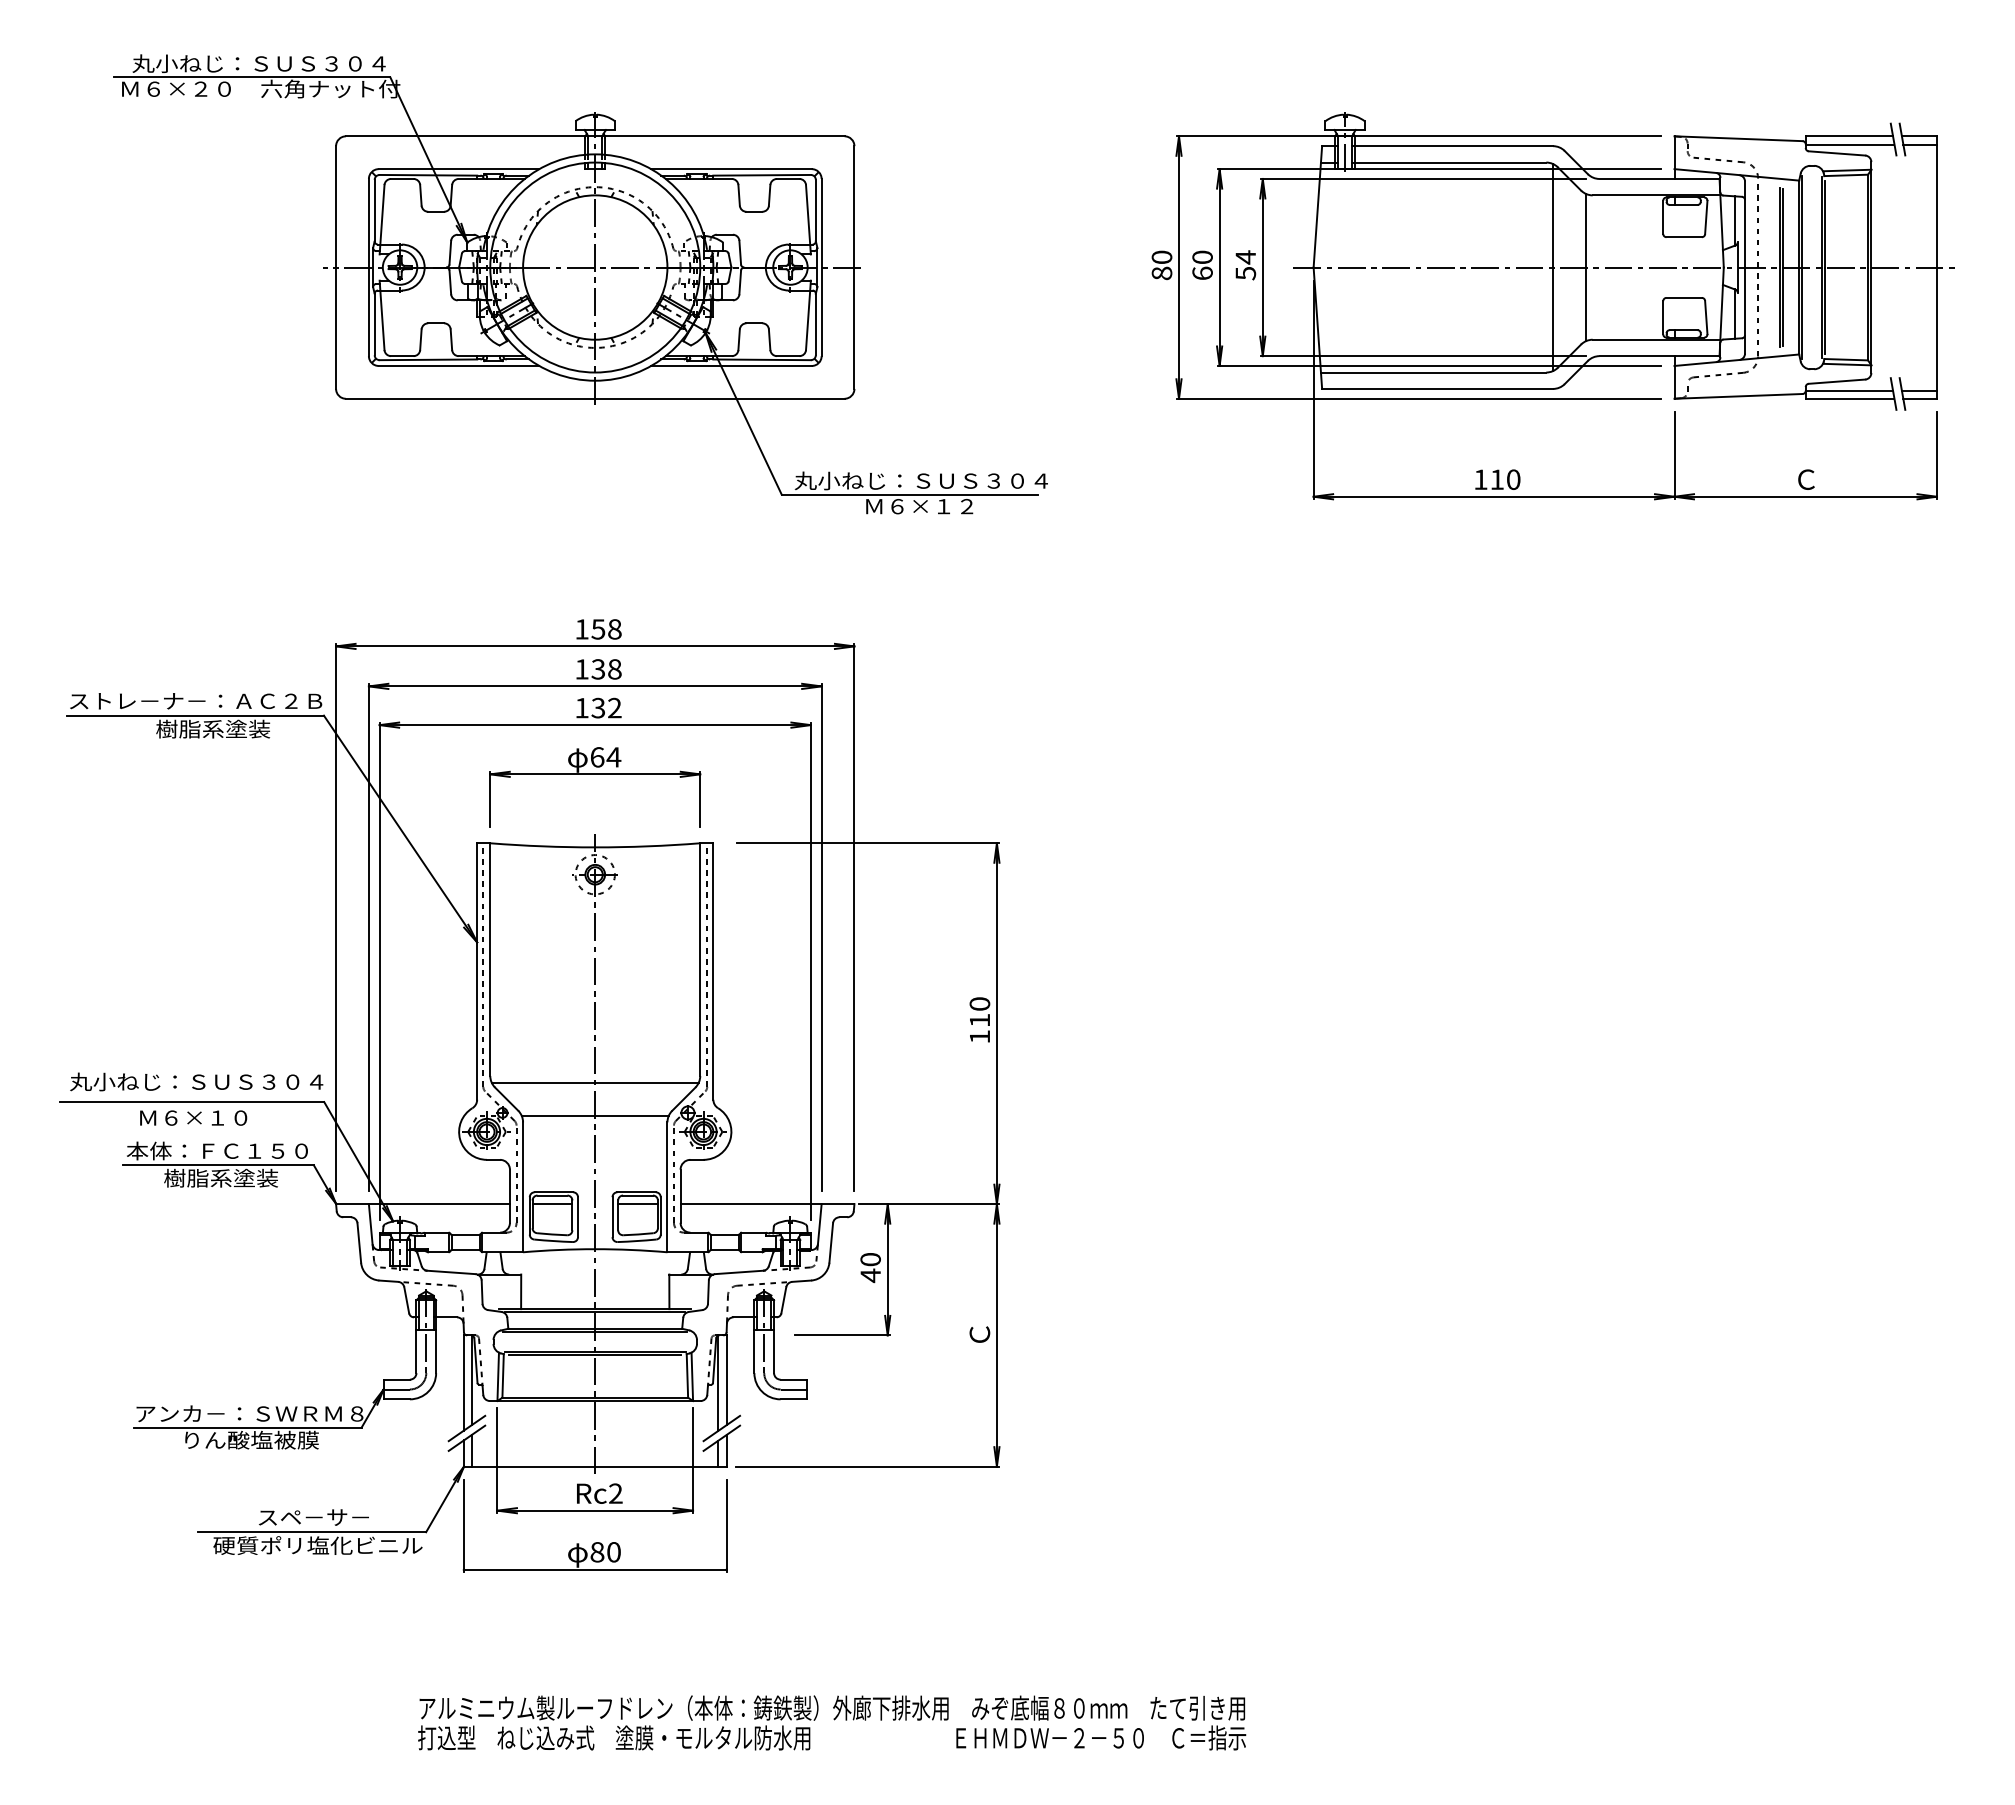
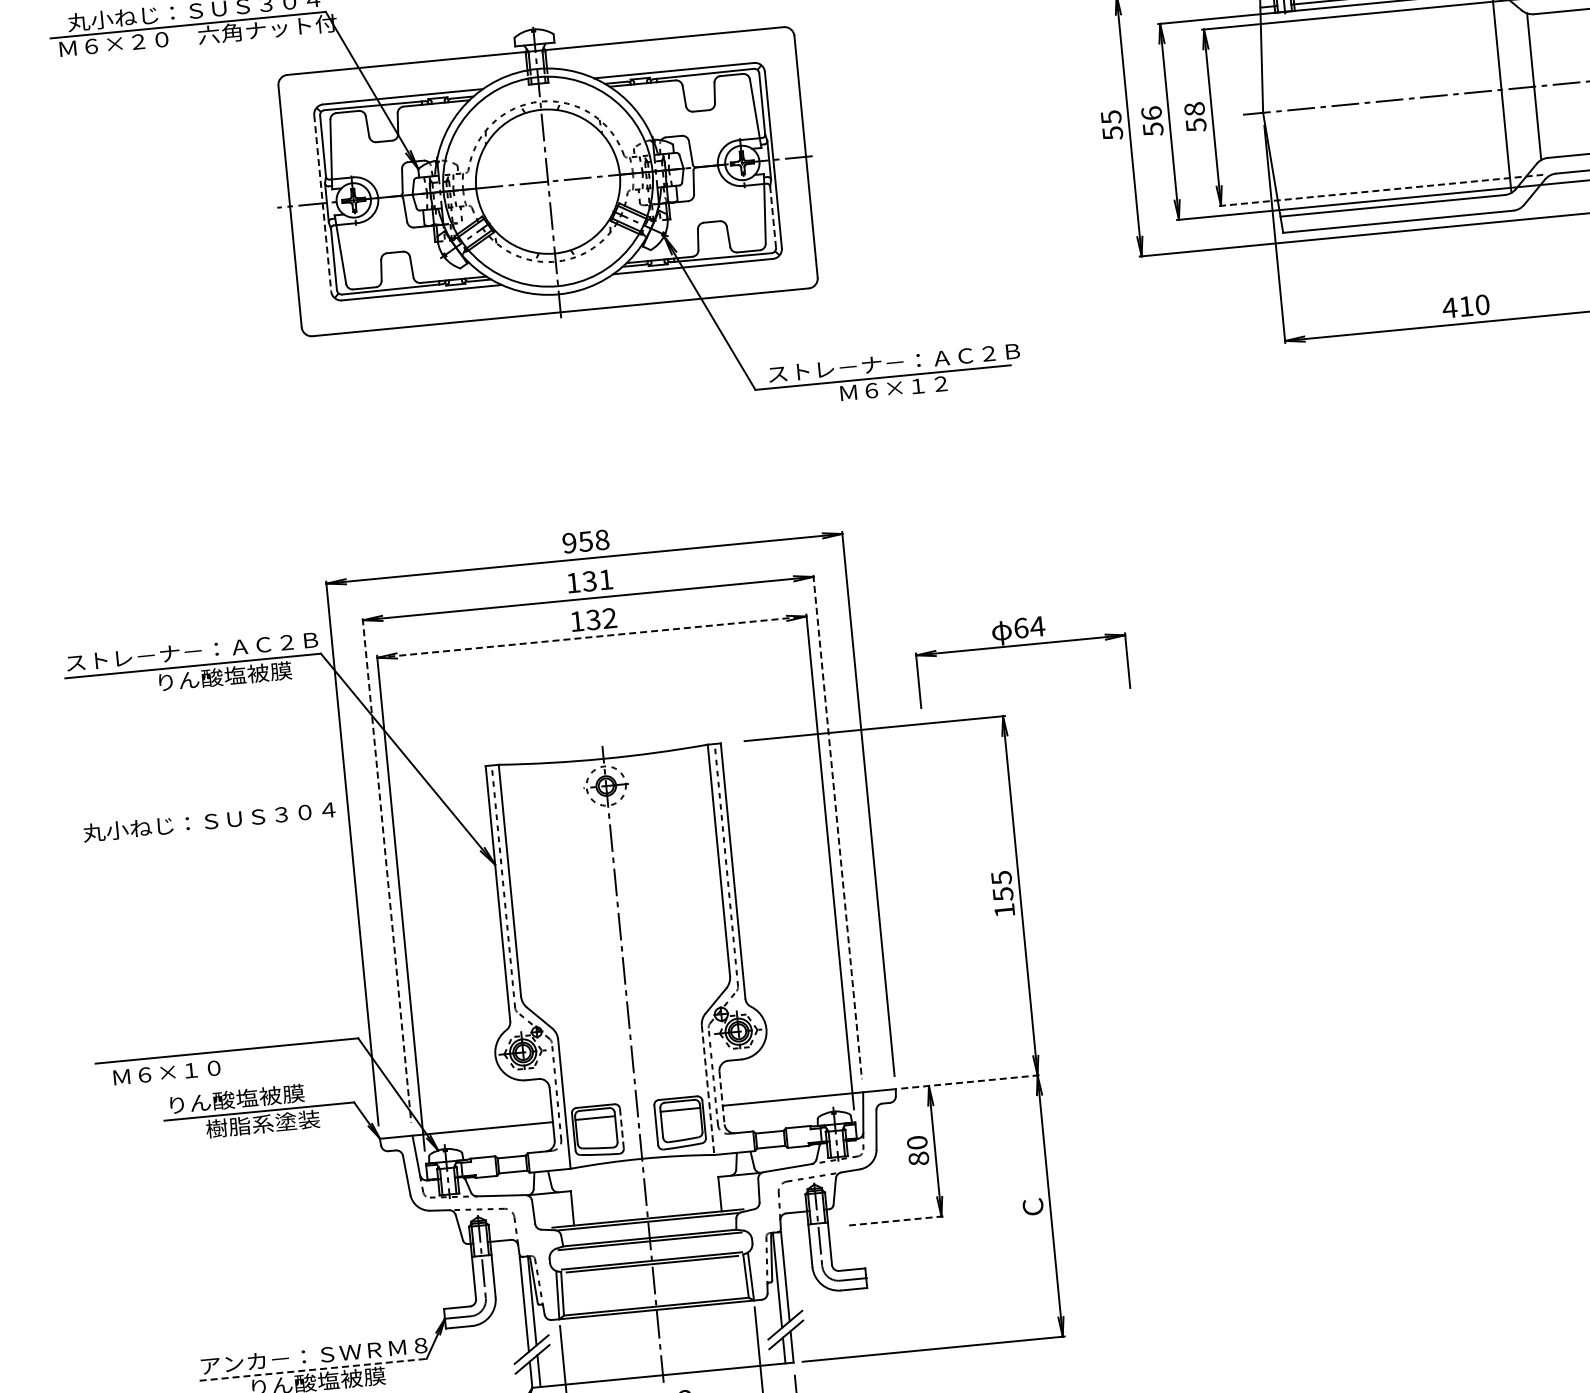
text: (1245, 257) -> (1194, 109), 54 -> 58
text: (1161, 265) -> (1111, 125), 80 -> 55
text: (1202, 265) -> (1152, 121), 60 -> 56
line: (368, 267) -> (322, 203), solid -> dashed
line: (815, 324) -> (772, 217), solid -> dashed
line: (1423, 356) -> (1381, 190), solid -> dashed
text: (1480, 479) -> (1449, 307), 110 -> 410
text: (921, 480) -> (893, 362), 丸小ねじ：ＳＵＳ３０４ -> ストレ－ナ－：ＡＣ２Ｂ
text: (581, 629) -> (569, 543), 158 -> 958
text: (614, 669) -> (605, 579), 138 -> 131
line: (595, 725) -> (592, 637), solid -> dashed
text: (224, 728) -> (223, 676), 樹脂系塗装 -> りん酸塩被膜
part: (595, 774) -> (1020, 645), moved
line: (368, 938) -> (386, 871), solid -> dashed
line: (821, 938) -> (837, 827), solid -> dashed
text: (979, 1012) -> (1001, 886), 110 -> 155
text: (196, 1081) -> (209, 821), moved
line: (594, 1082) -> (625, 992), removed
line: (594, 1115) -> (628, 1025), removed
text: (193, 1117) -> (166, 1072), moved
text: (217, 1150) -> (256, 1096), 本体：ＦＣ１５０ -> りん酸塩被膜
line: (667, 1187) -> (708, 1090), solid -> dashed
line: (680, 1196) -> (721, 1098), solid -> dashed
line: (929, 1204) -> (970, 1082), solid -> dashed
line: (578, 1217) -> (622, 1128), solid -> dashed
text: (870, 1275) -> (918, 1158), 40 -> 80
line: (841, 1335) -> (895, 1221), solid -> dashed
line: (248, 1427) -> (314, 1369), solid -> dashed

